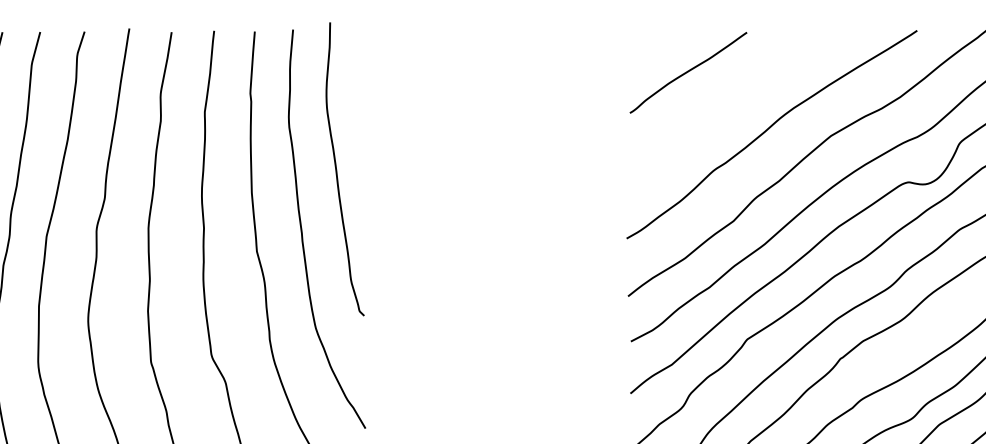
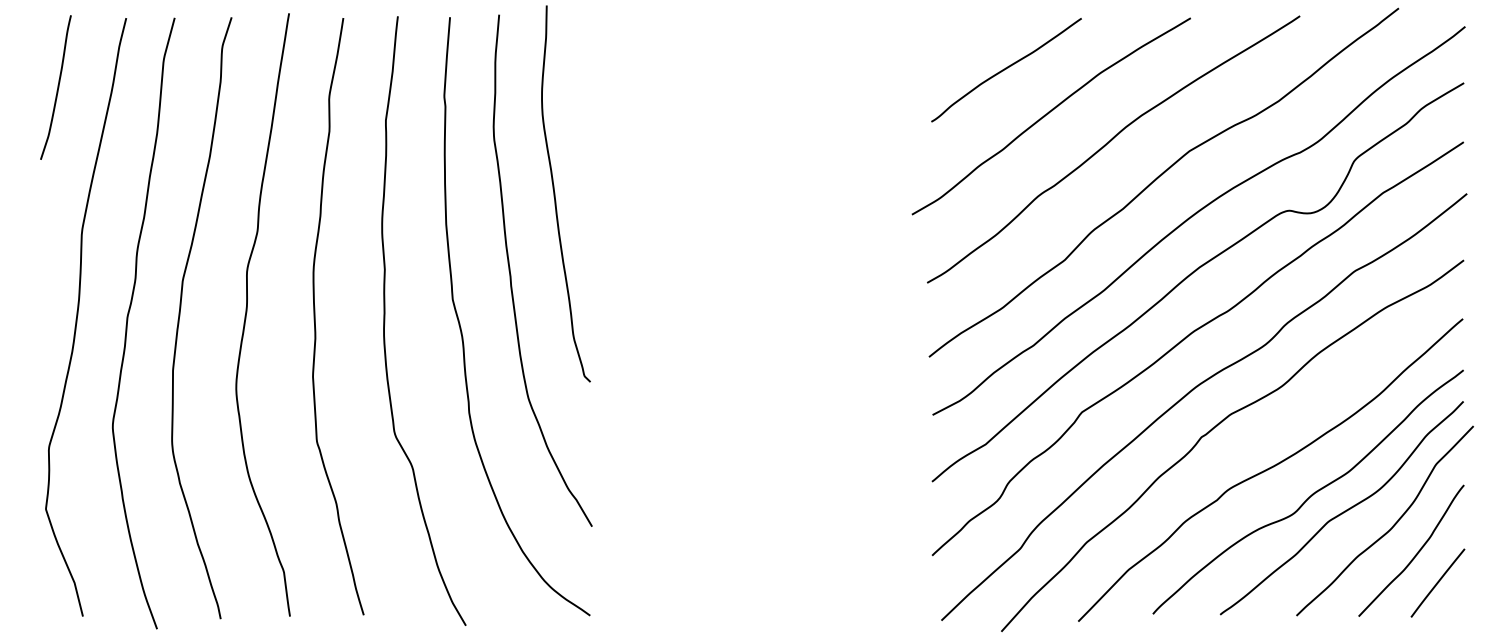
curve: (721, 107) -> (1048, 114), added

